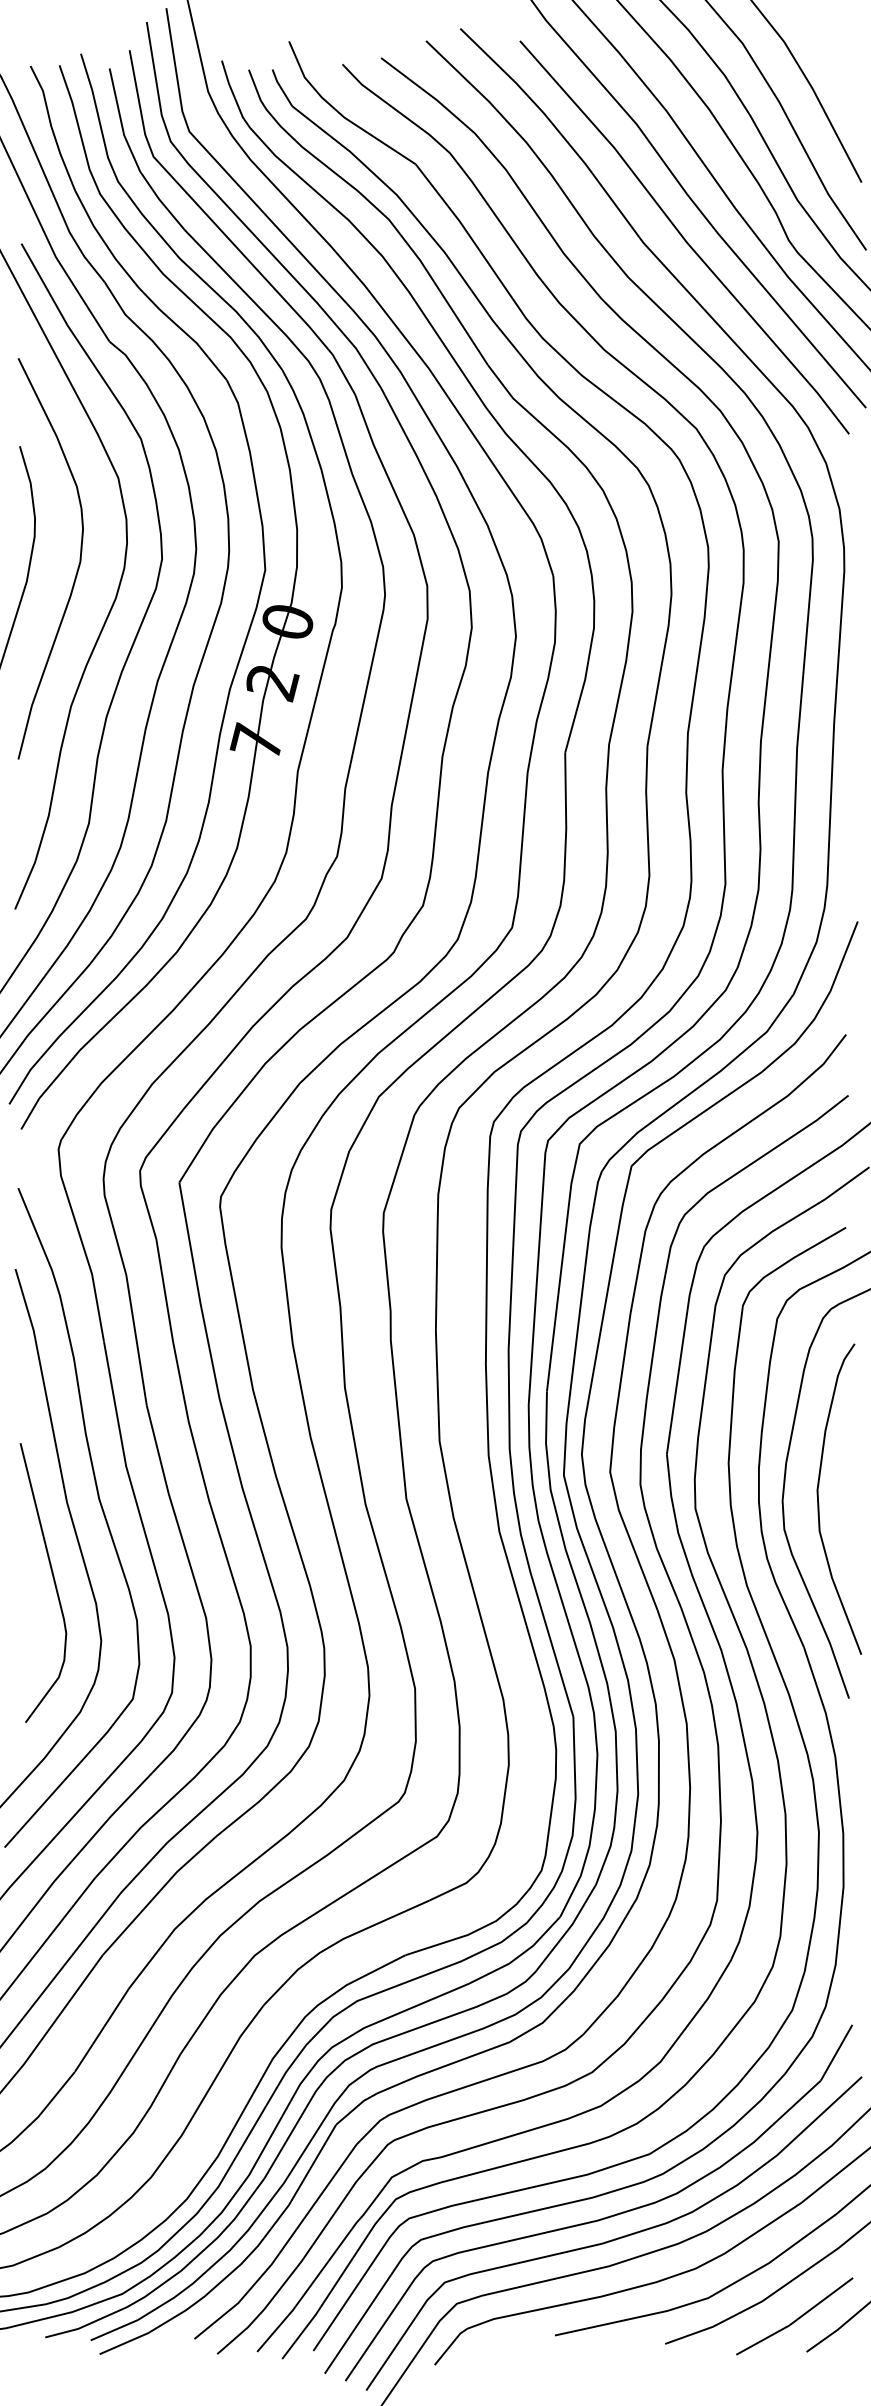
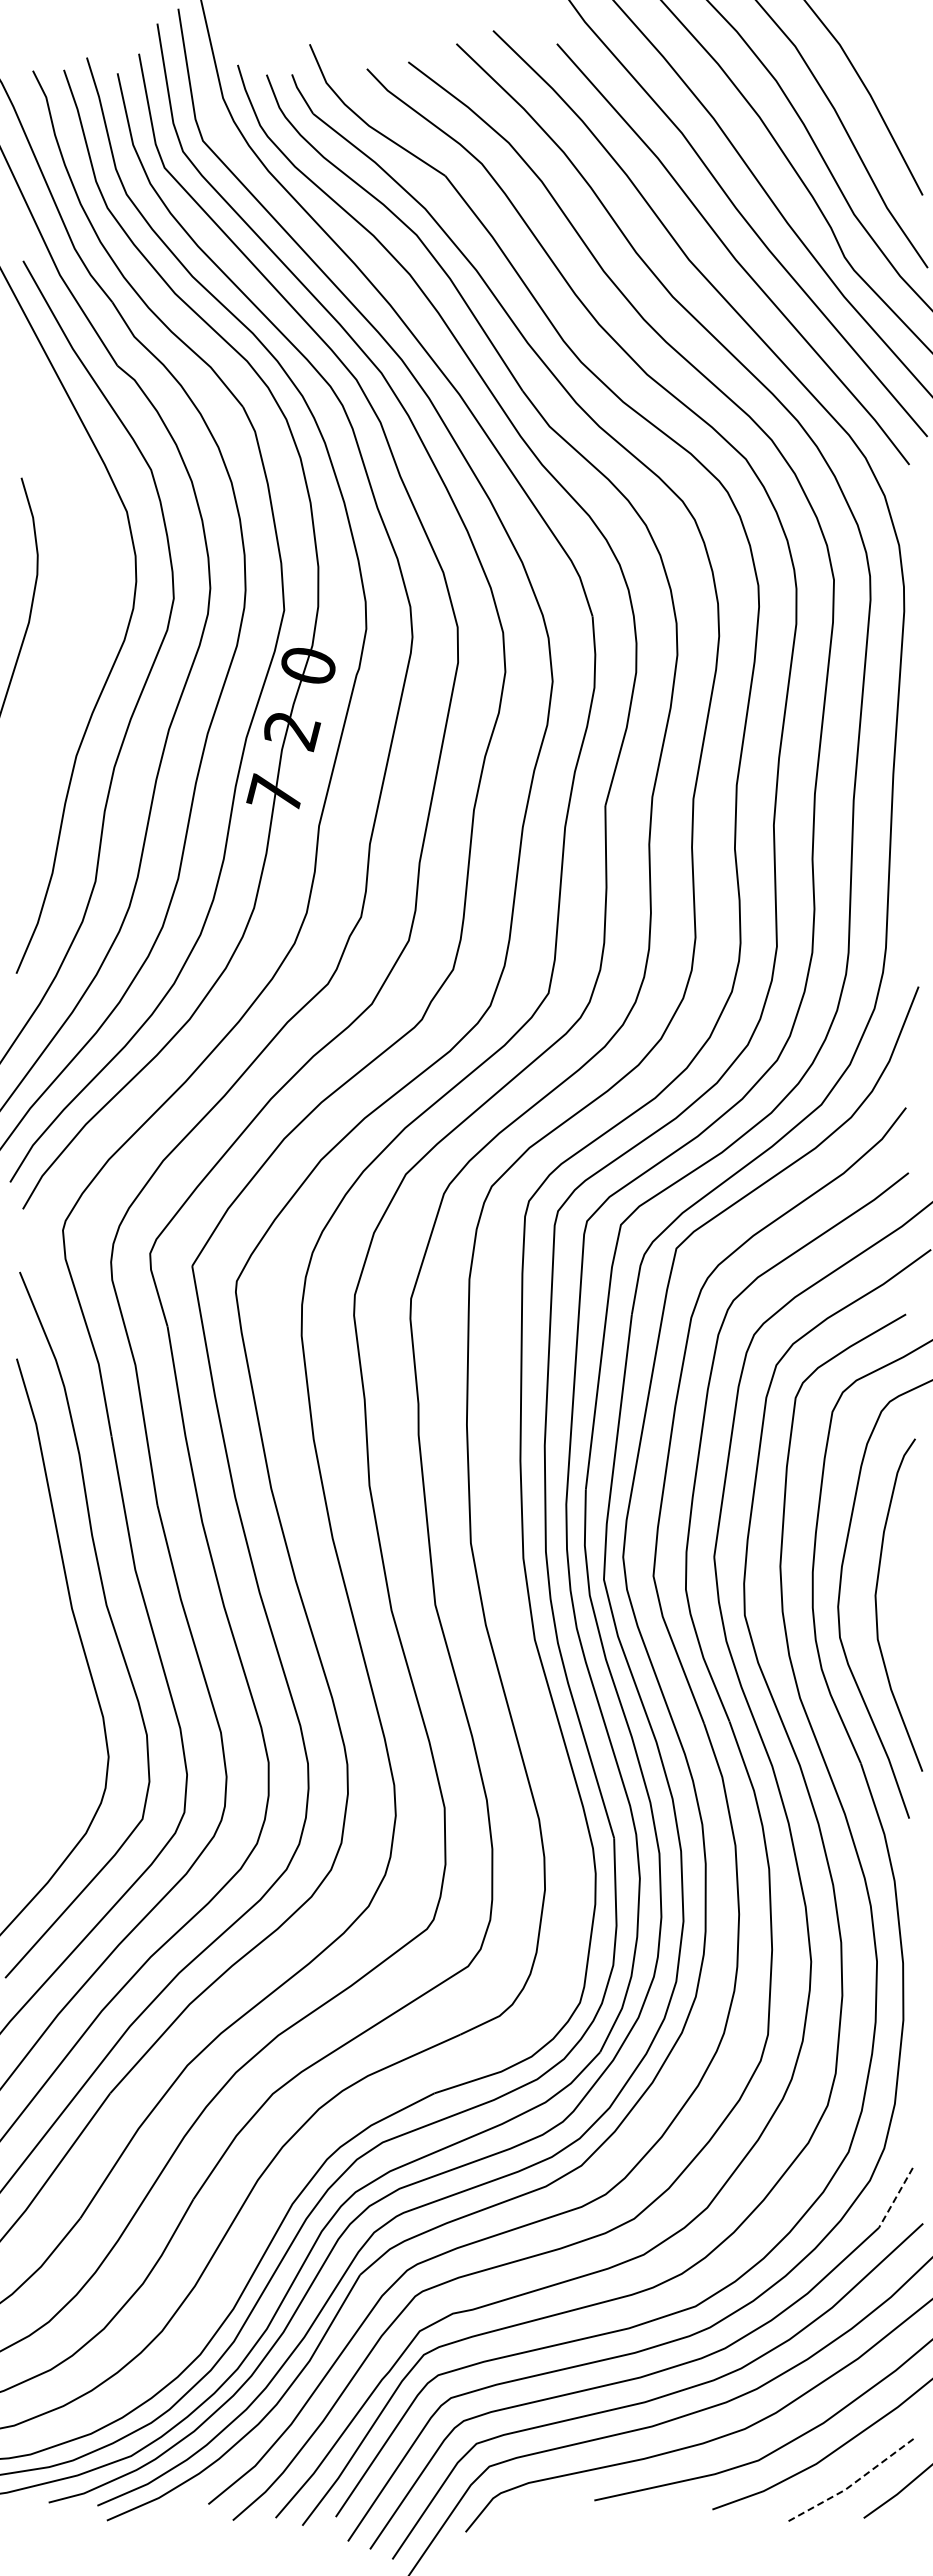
curve: (77, 567) -> (83, 607), removed
curve: (53, 1581) -> (57, 1693), removed
line: (836, 2053) -> (895, 2198), solid -> dashed
line: (796, 2319) -> (853, 2483), solid -> dashed

